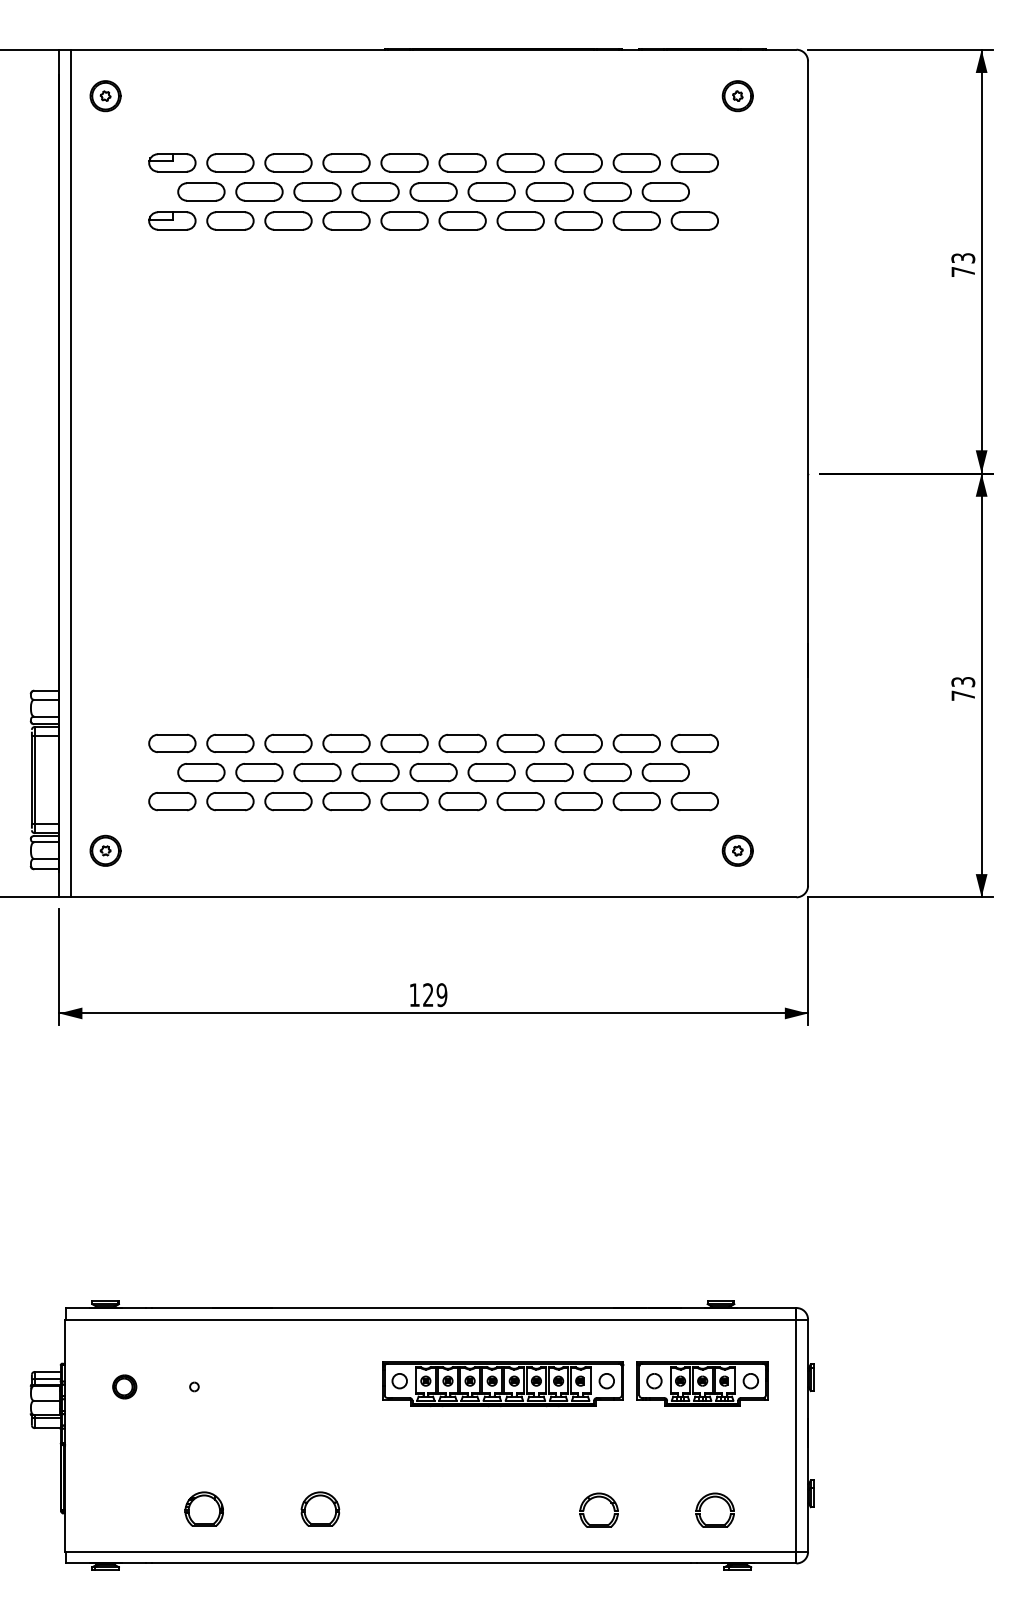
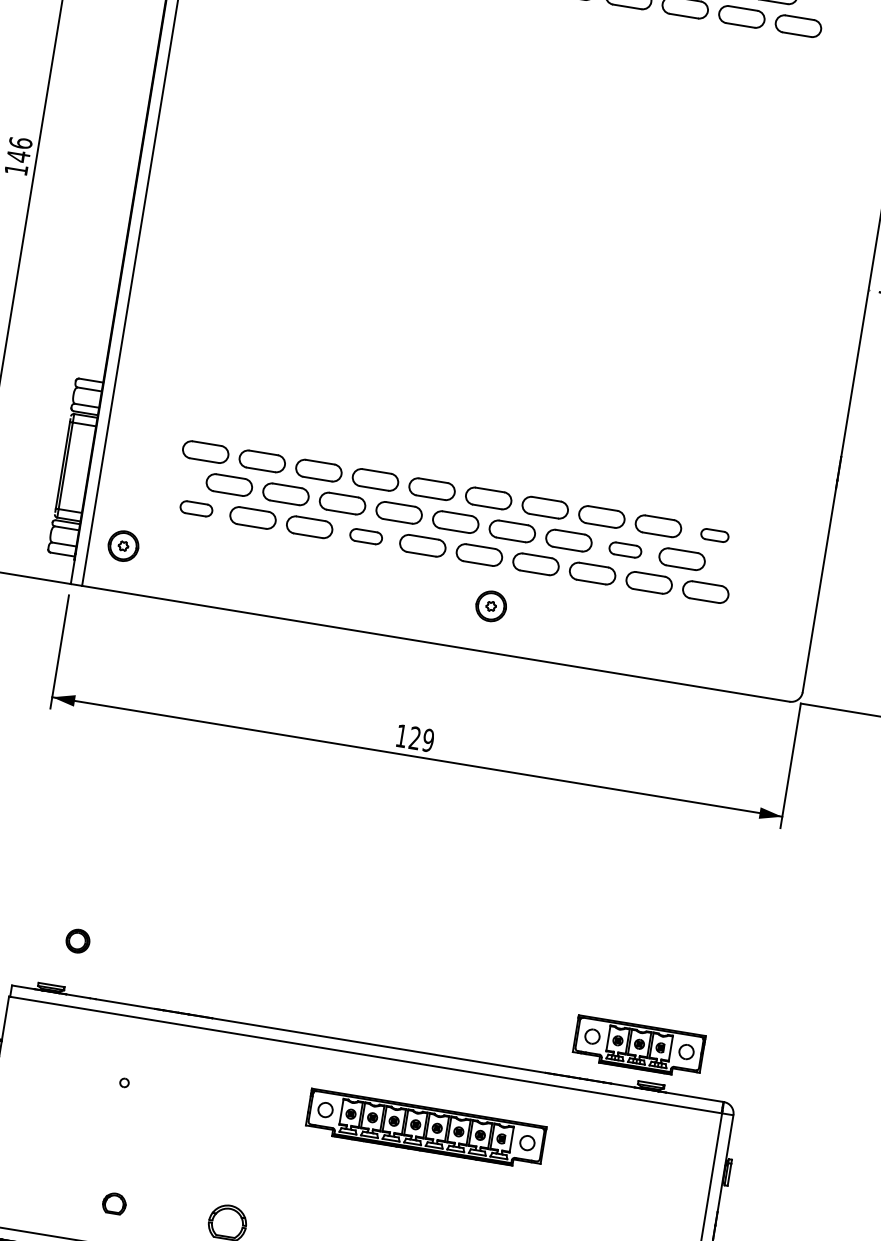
part: (694, 743) -> (714, 535), size x0.6
part: (607, 772) -> (625, 549), size x0.7
part: (172, 801) -> (196, 508), size x0.7
part: (346, 801) -> (366, 536), size x0.7
part: (737, 850) -> (490, 605), moved
part: (702, 1383) -> (638, 1046), moved
part: (124, 1386) -> (77, 940), moved
part: (203, 1508) -> (113, 1202), size x0.6

